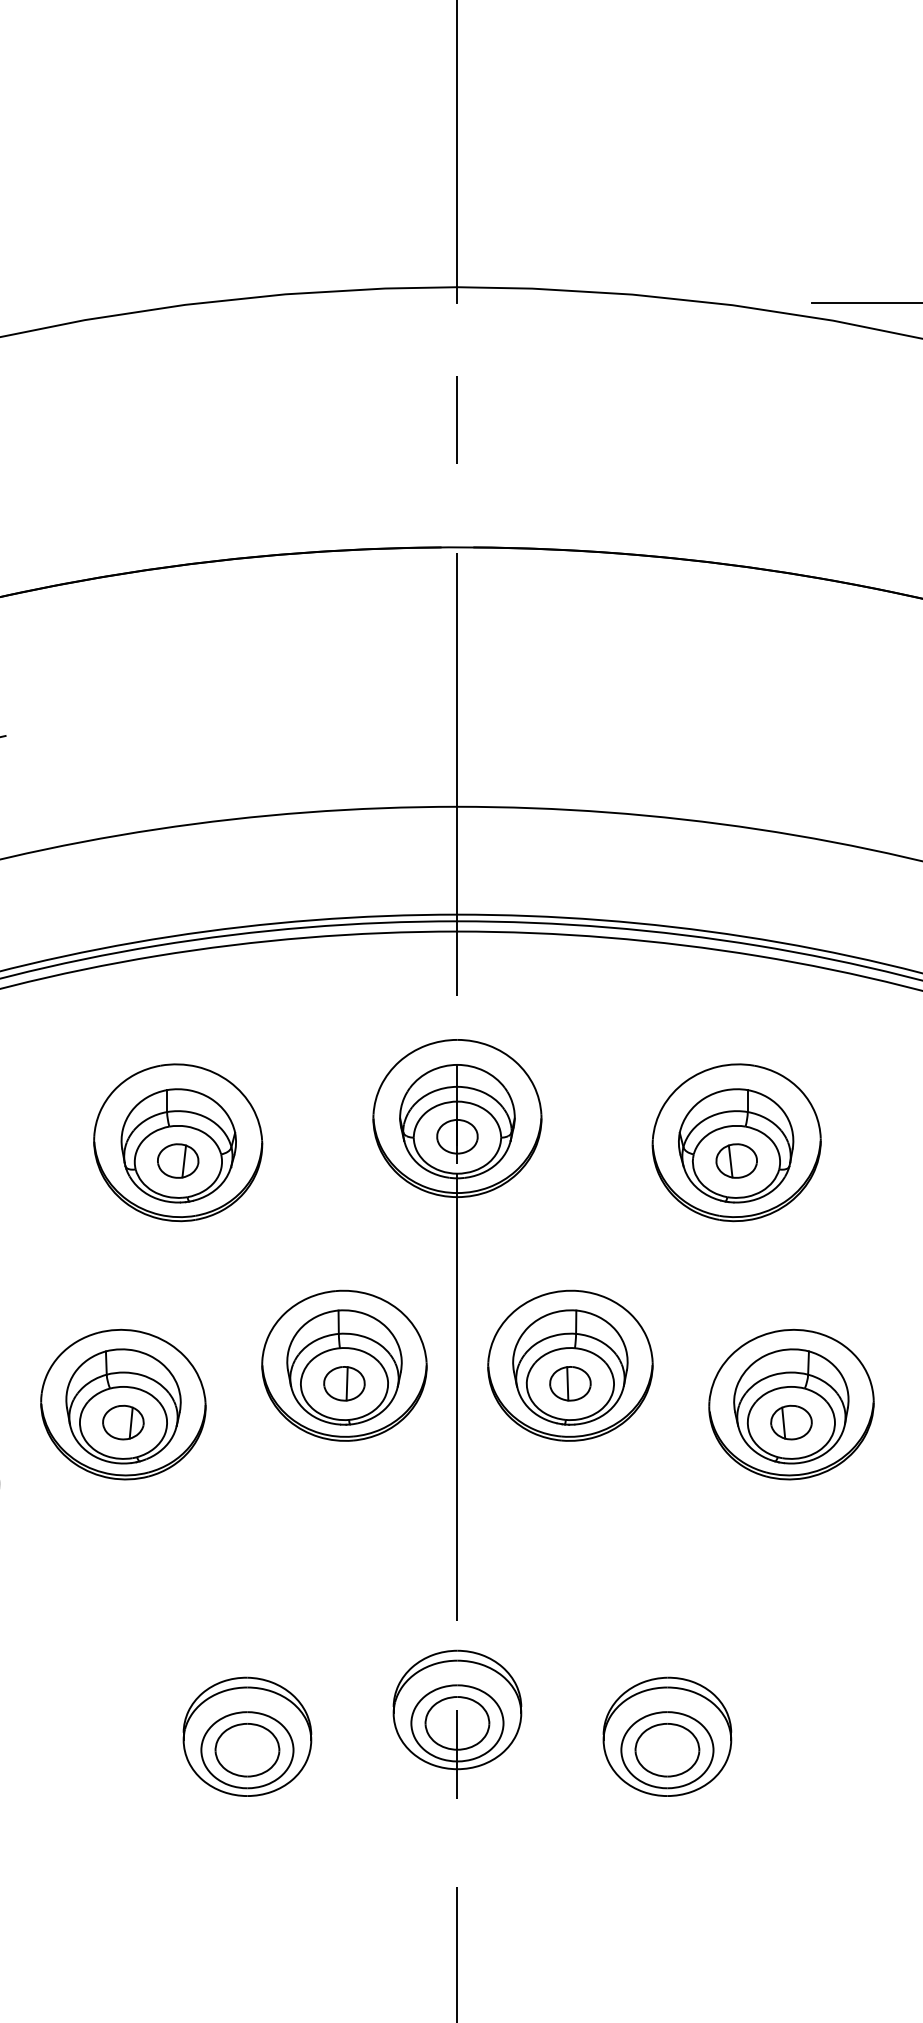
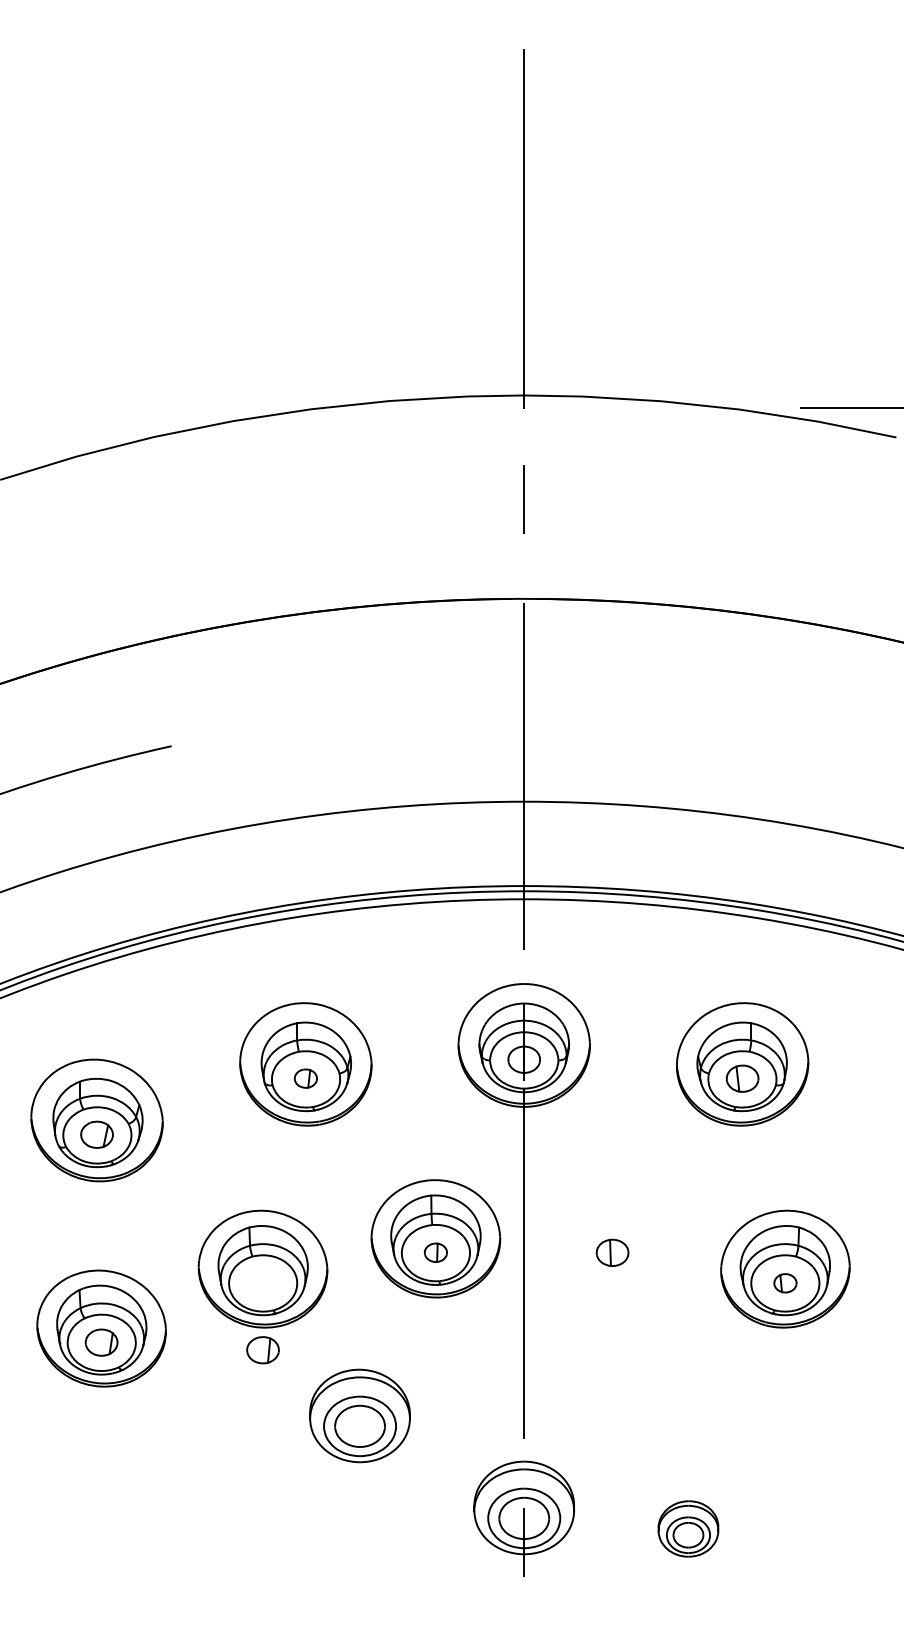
part: (177, 1160) -> (305, 1078), size x0.7
part: (570, 1365) -> (612, 1238), removed
part: (343, 1383) -> (435, 1252), size x0.7
part: (122, 1422) -> (262, 1350), moved
part: (791, 1422) -> (785, 1283), size x0.7
part: (246, 1736) -> (359, 1415), moved
part: (667, 1736) -> (688, 1528), size x0.6

